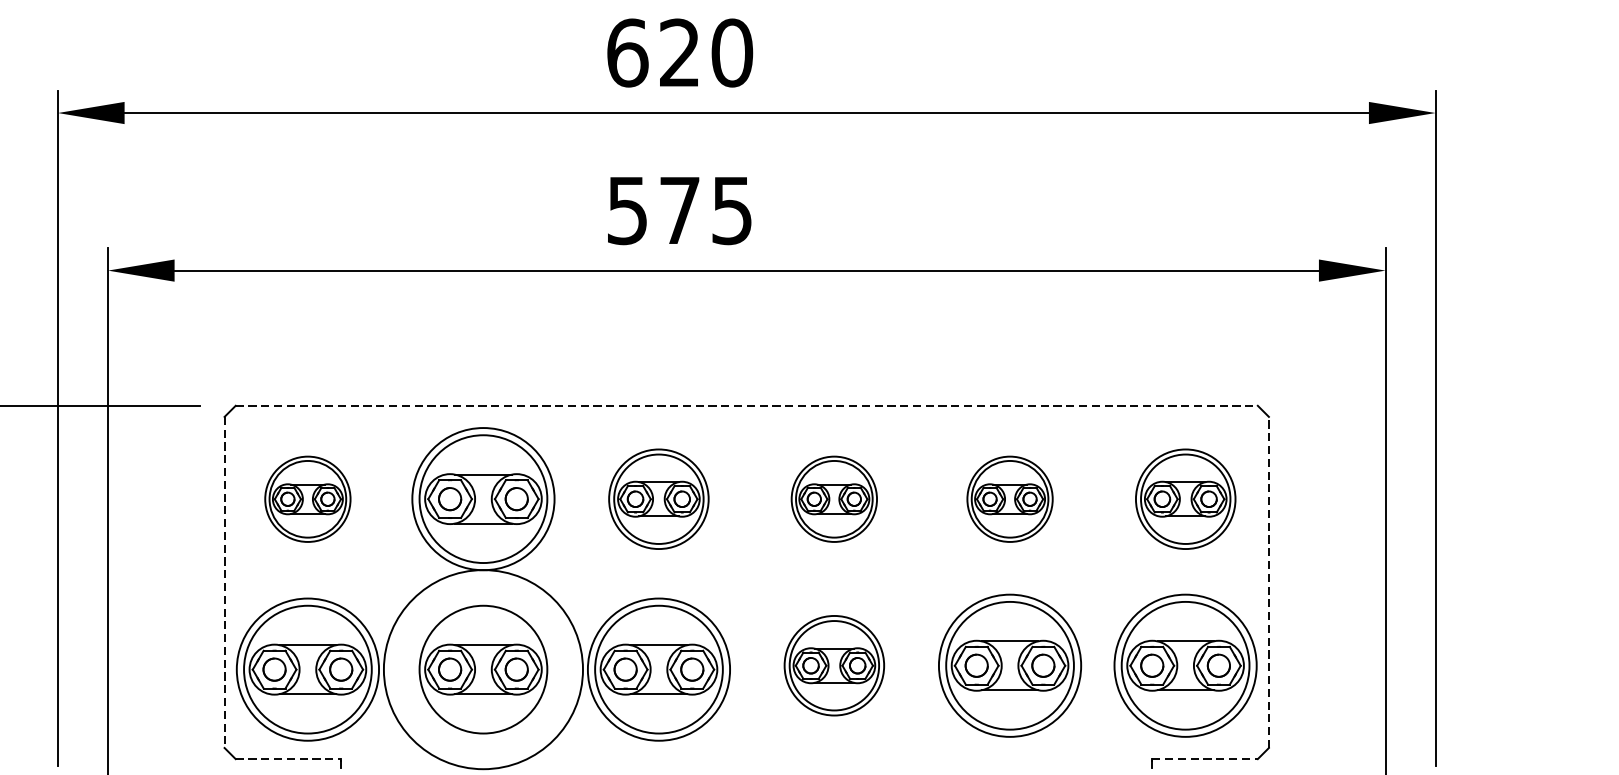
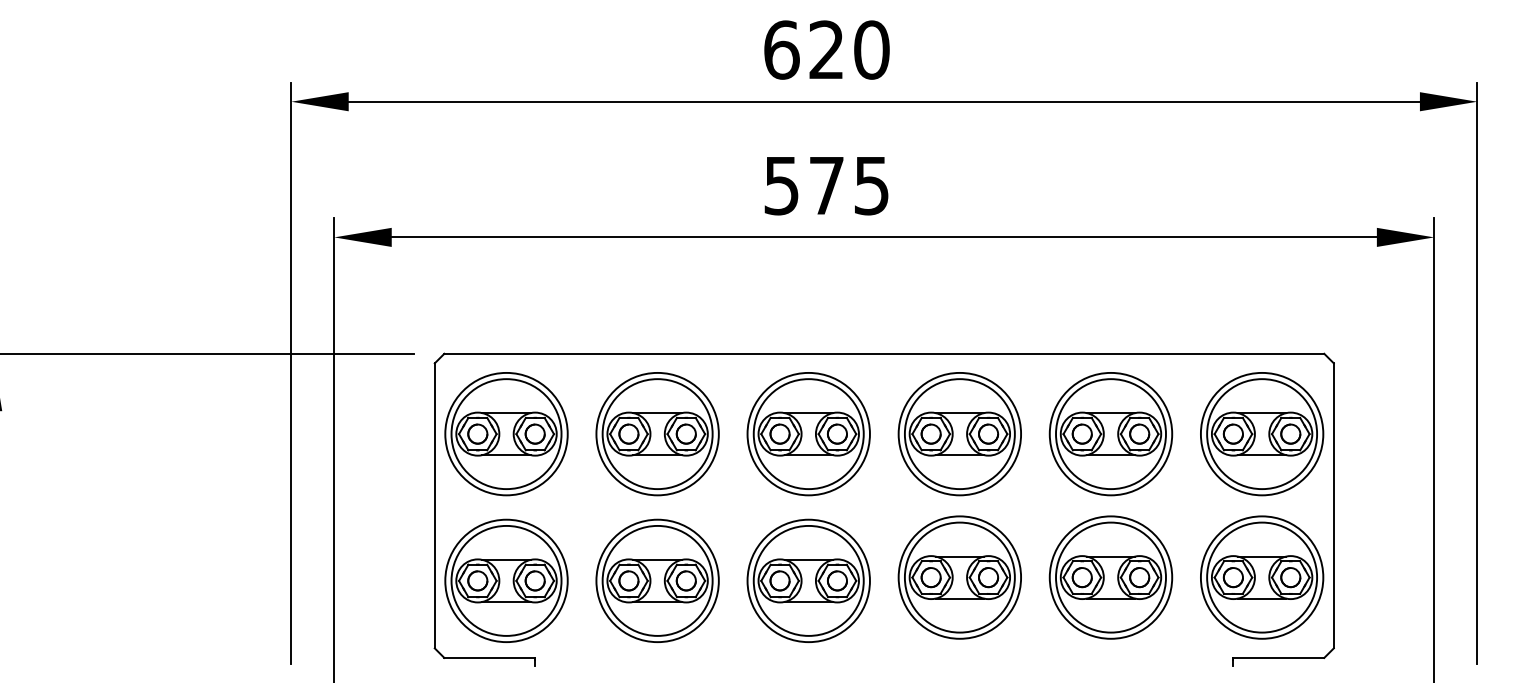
line: (746, 405) -> (884, 353), dashed -> solid
part: (307, 499) -> (506, 434), size x1.67
part: (658, 499) -> (808, 434), size x1.43
part: (834, 499) -> (959, 434), size x1.67
part: (1009, 499) -> (1110, 434), size x1.67
part: (1186, 499) -> (1262, 434), size x1.43
line: (224, 582) -> (434, 505), dashed -> solid
line: (1268, 582) -> (1333, 505), dashed -> solid
part: (834, 665) -> (959, 577), size x1.43
circle: (483, 669) -> (657, 580), size x0.71
line: (289, 758) -> (490, 657), dashed -> solid
line: (1205, 758) -> (1279, 657), dashed -> solid

